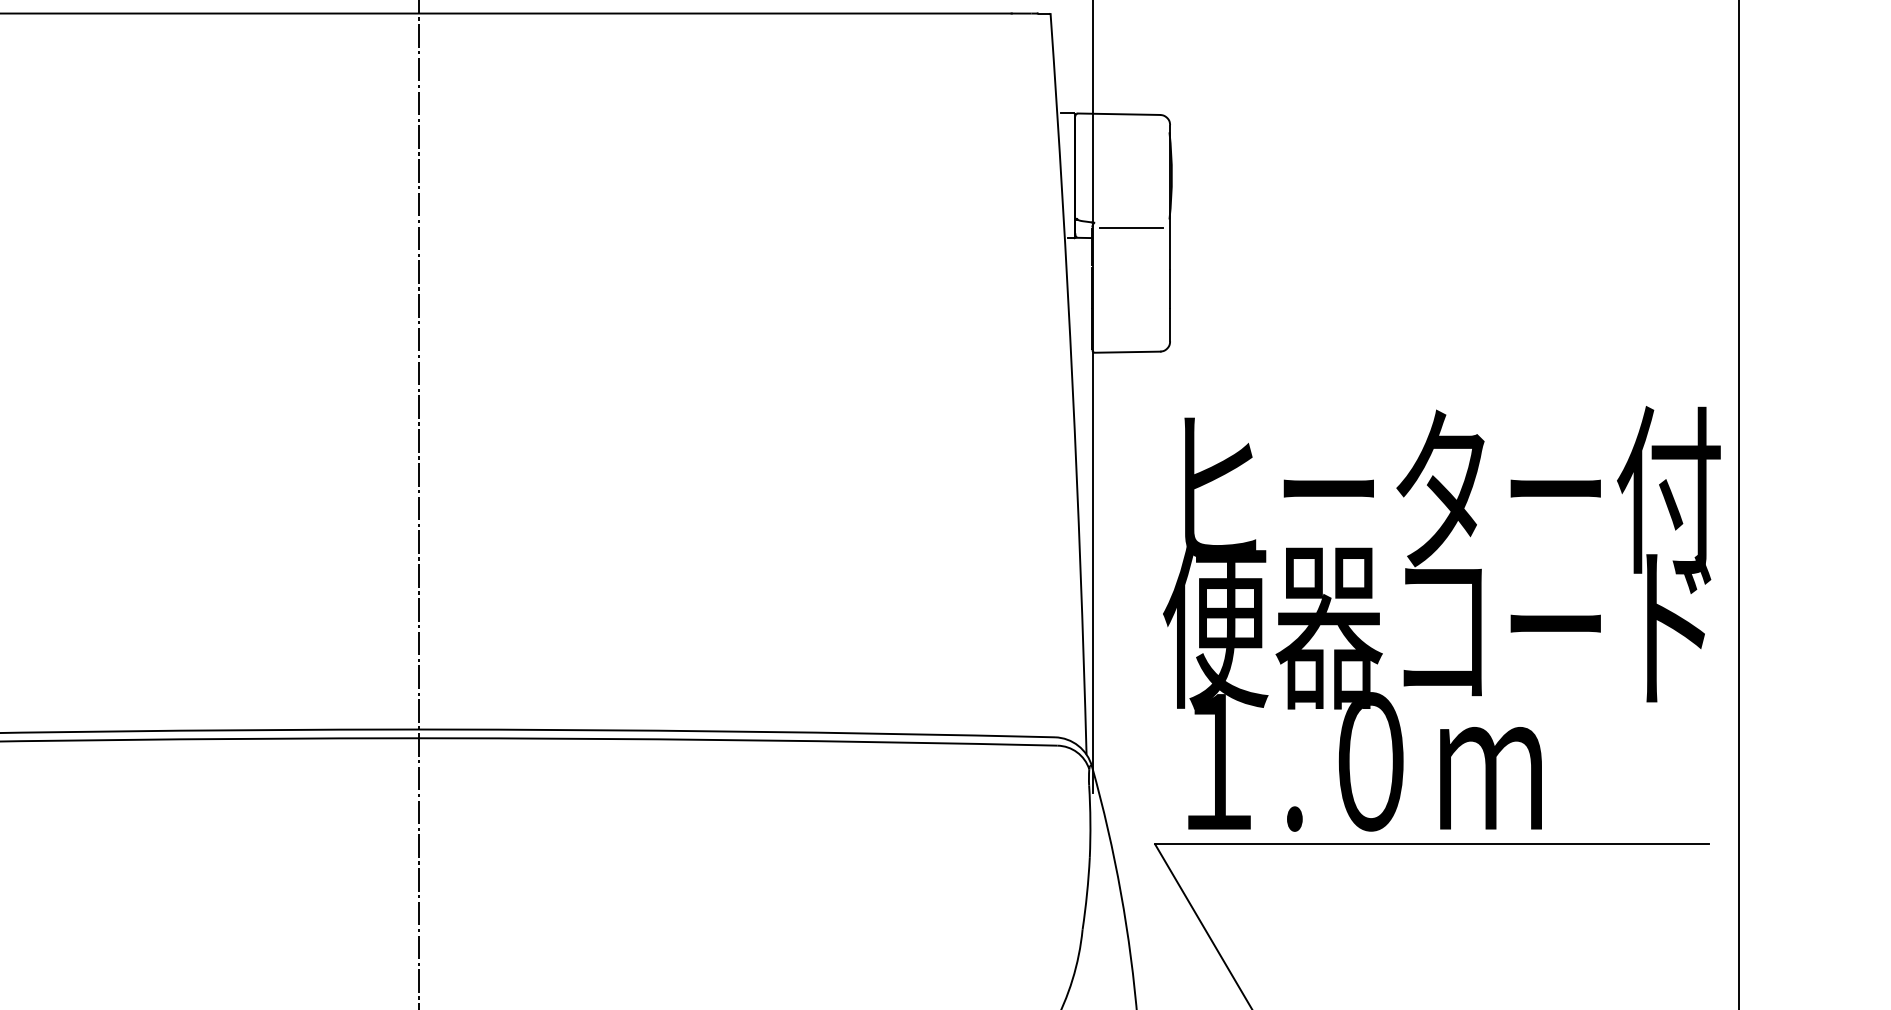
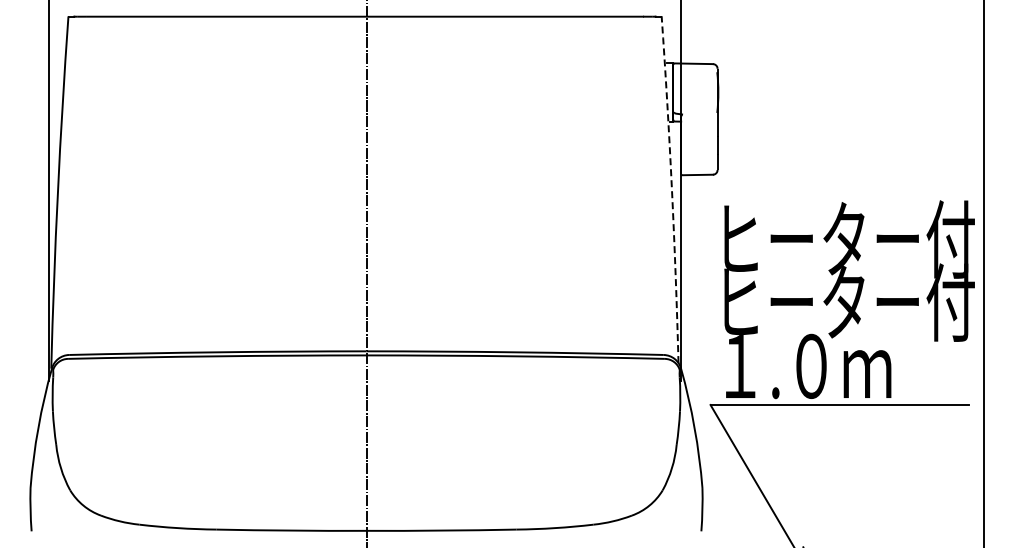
line: (1131, 229) -> (699, 117), removed
arc: (1071, 383) -> (671, 189), solid -> dashed
text: (1441, 625) -> (844, 302), 便器コード -> ヒーター付

